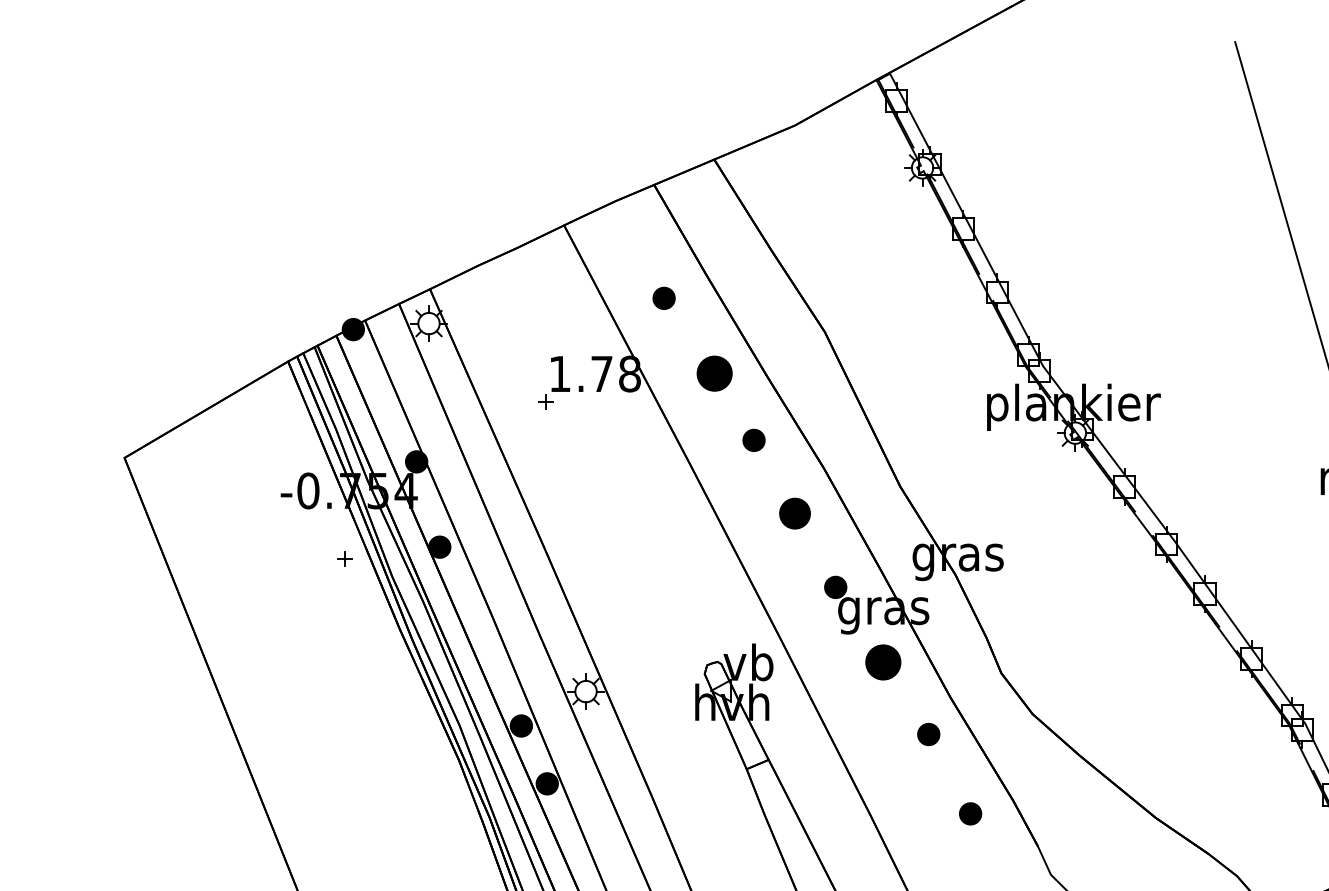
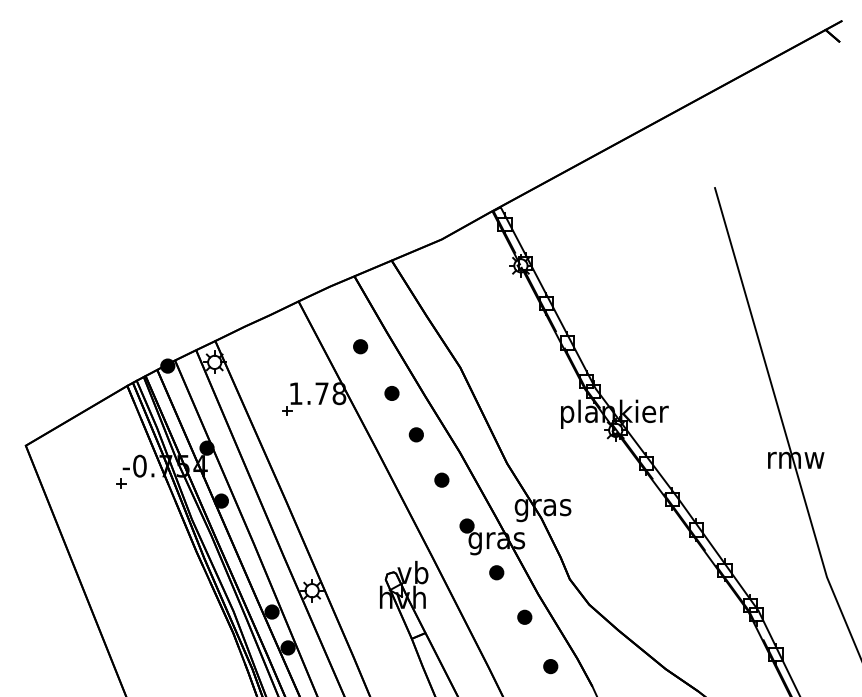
part: (713, 373) -> (391, 393), size x0.62
part: (794, 512) -> (441, 479), size x0.71
part: (344, 559) -> (121, 483), moved
part: (883, 662) -> (496, 572), size x0.62

